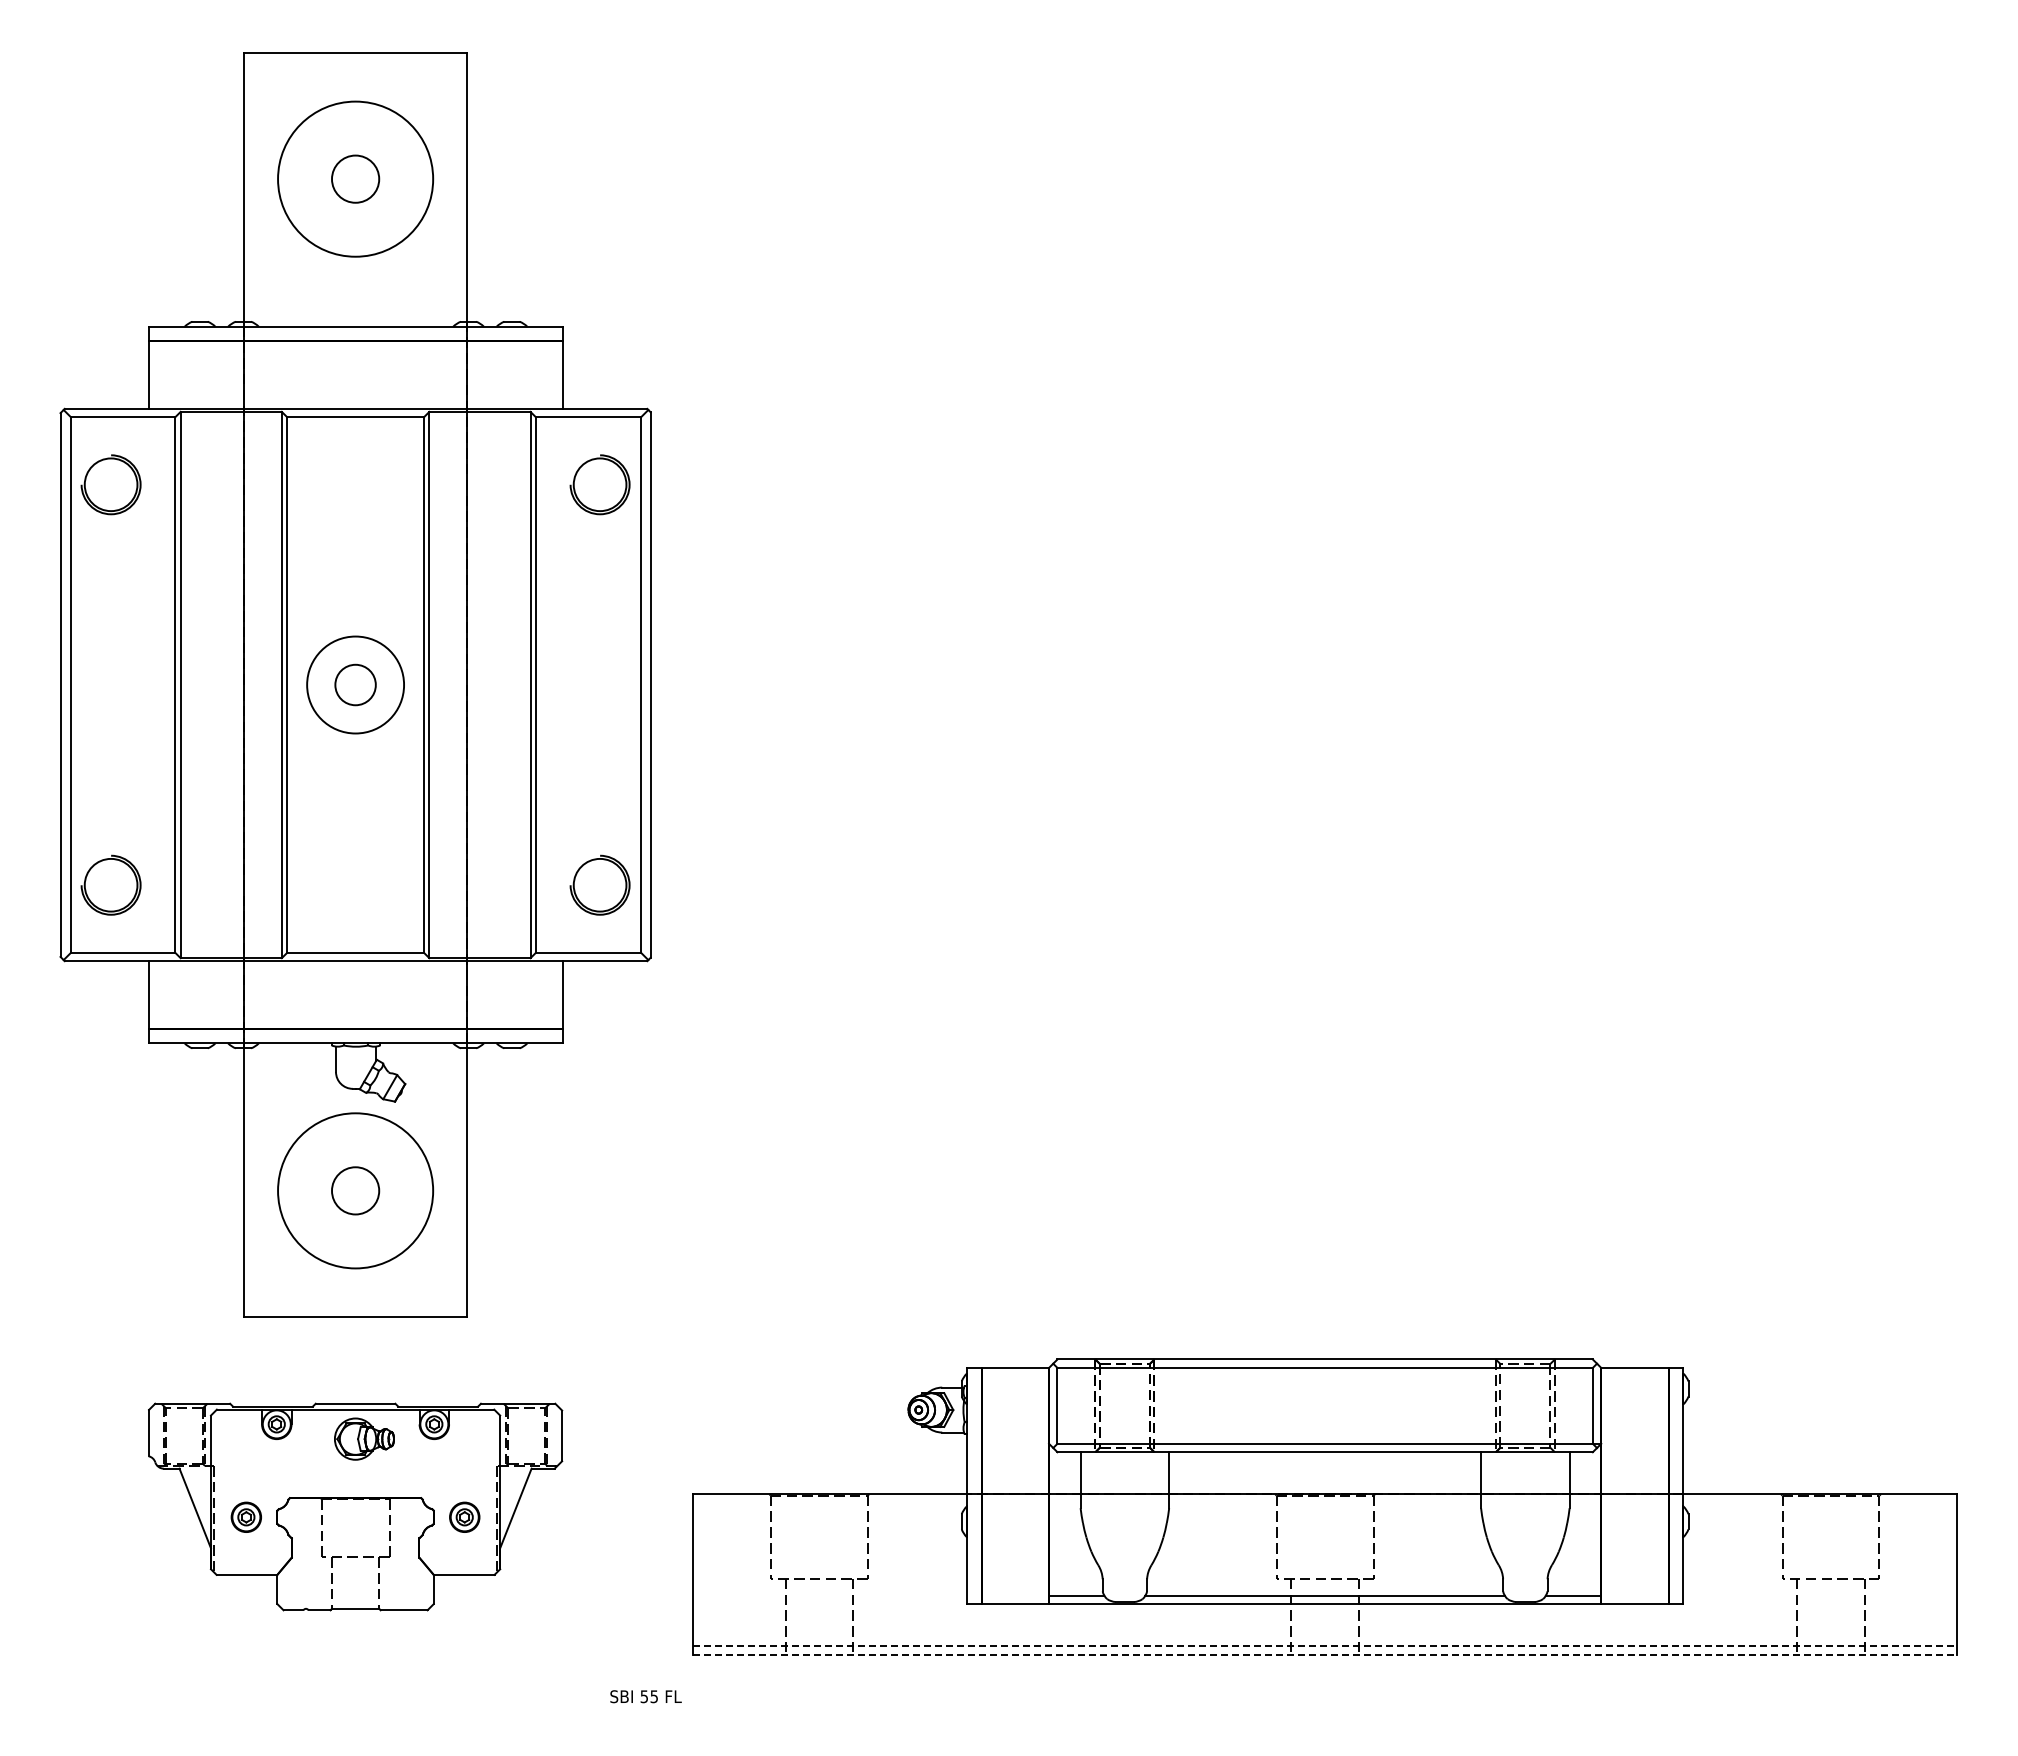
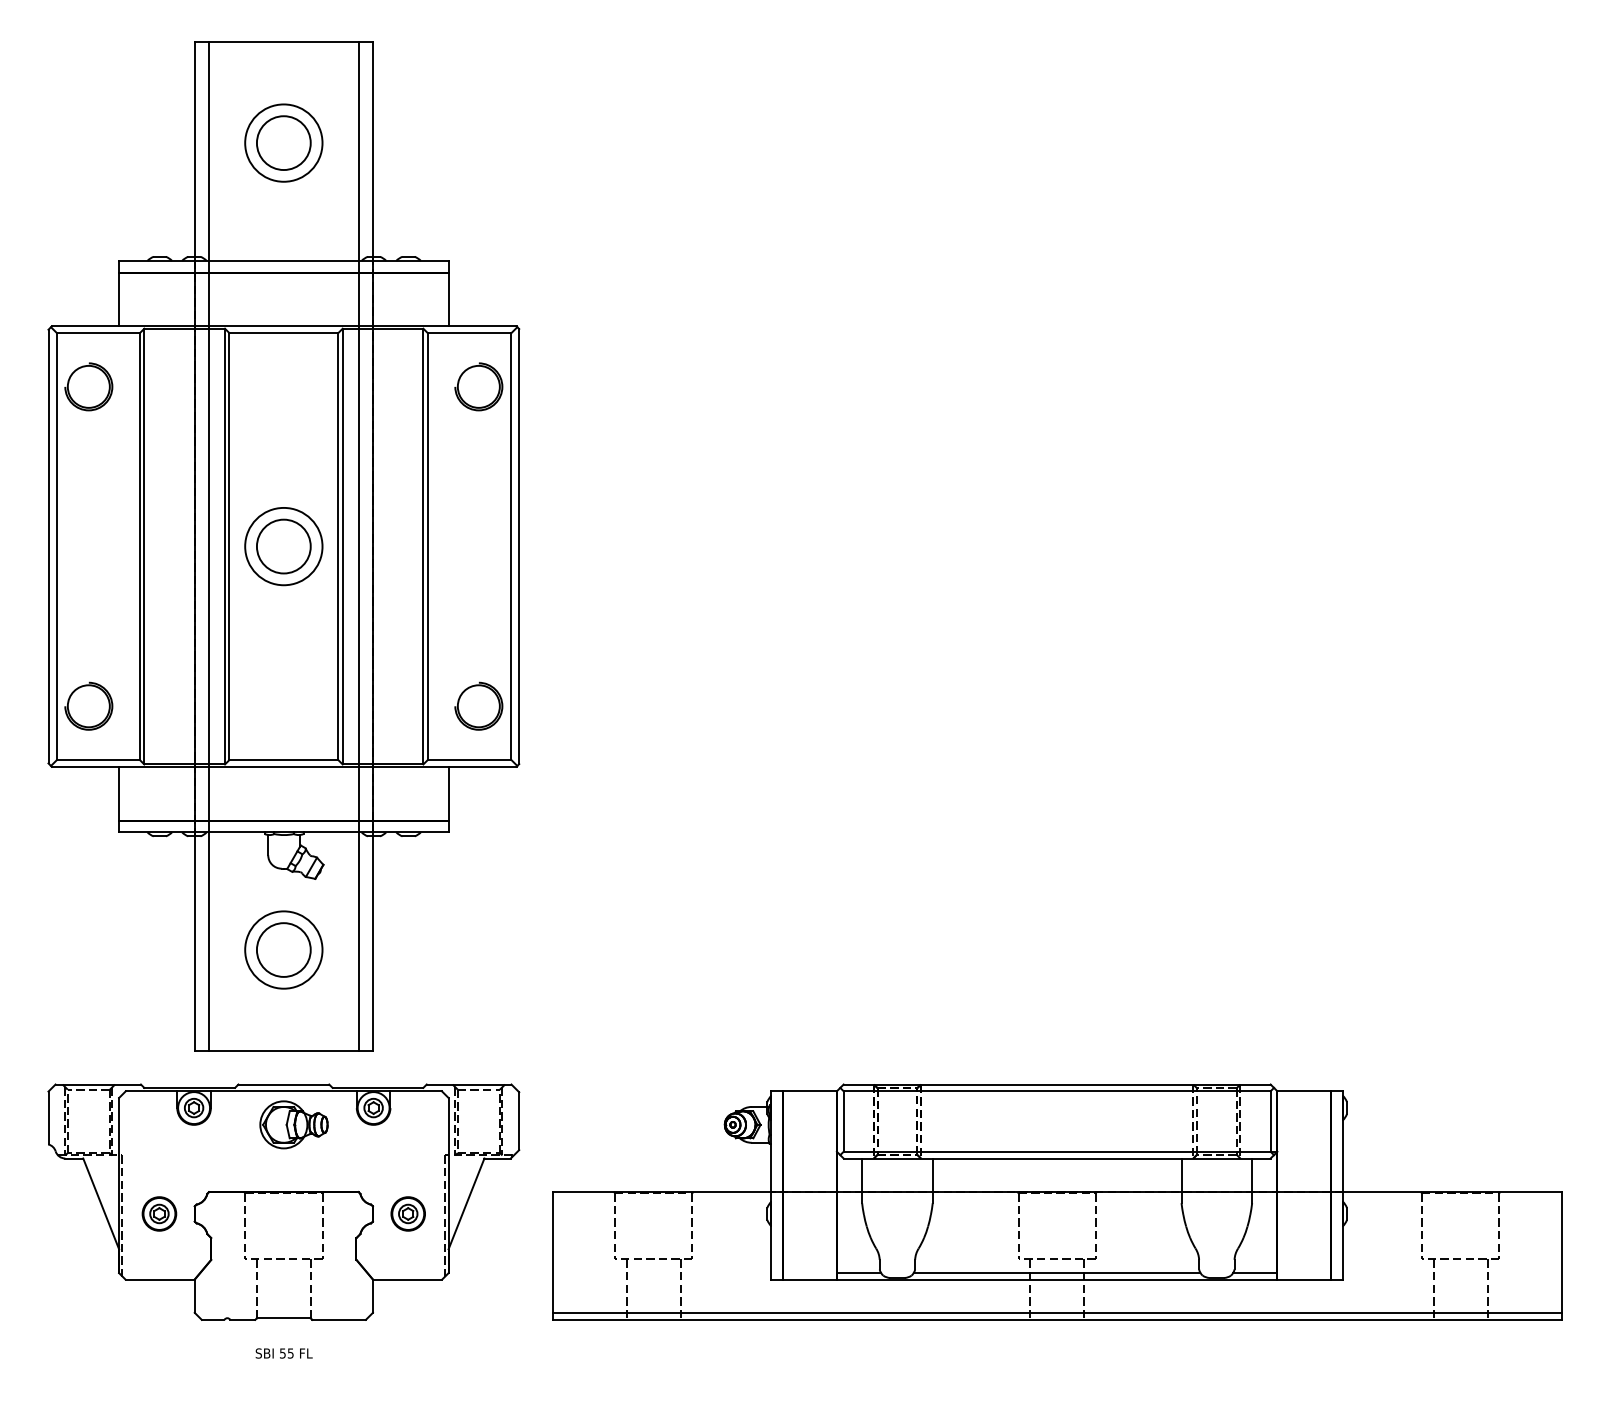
circle: (355, 178) -> (283, 142), size x0.62
circle: (355, 178) -> (283, 142), size x1.43
line: (261, 684) -> (208, 546), added
circle: (355, 684) -> (283, 546), size x1.67
line: (449, 684) -> (358, 546), added
circle: (355, 1190) -> (283, 949), size x0.62
circle: (355, 1190) -> (283, 949), size x1.43
part: (355, 1506) -> (283, 1201), size x1.43
line: (1325, 1645) -> (1057, 1312), dashed -> solid
line: (1325, 1654) -> (1057, 1319), dashed -> solid
text: (645, 1696) -> (283, 1353), moved

